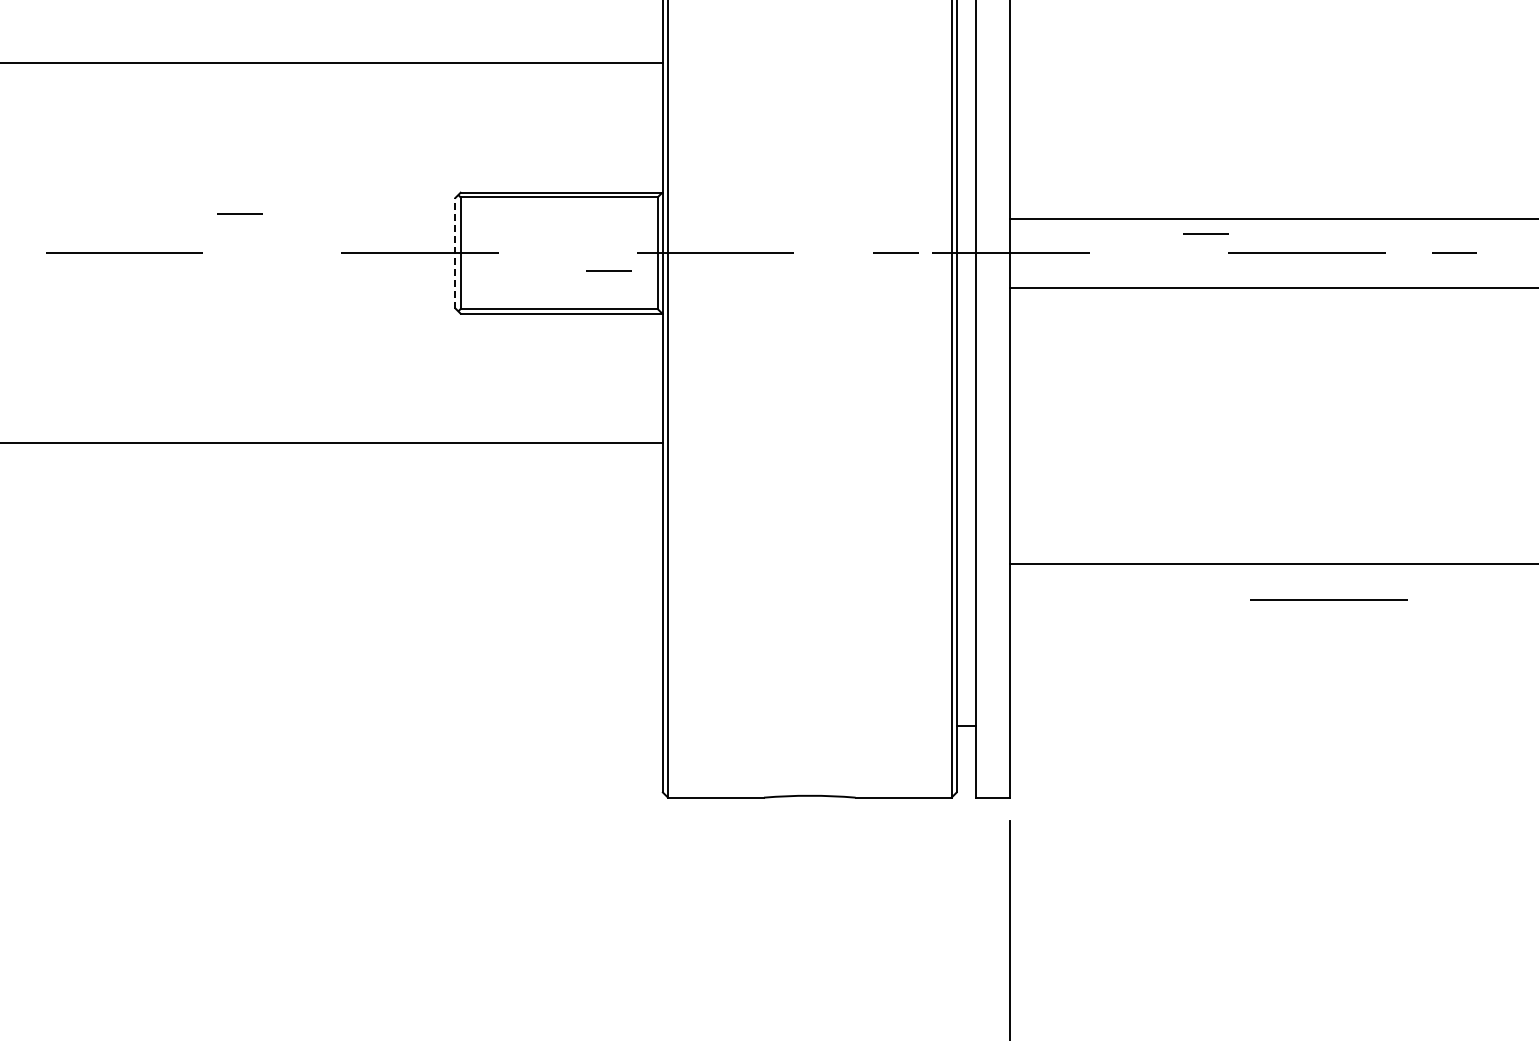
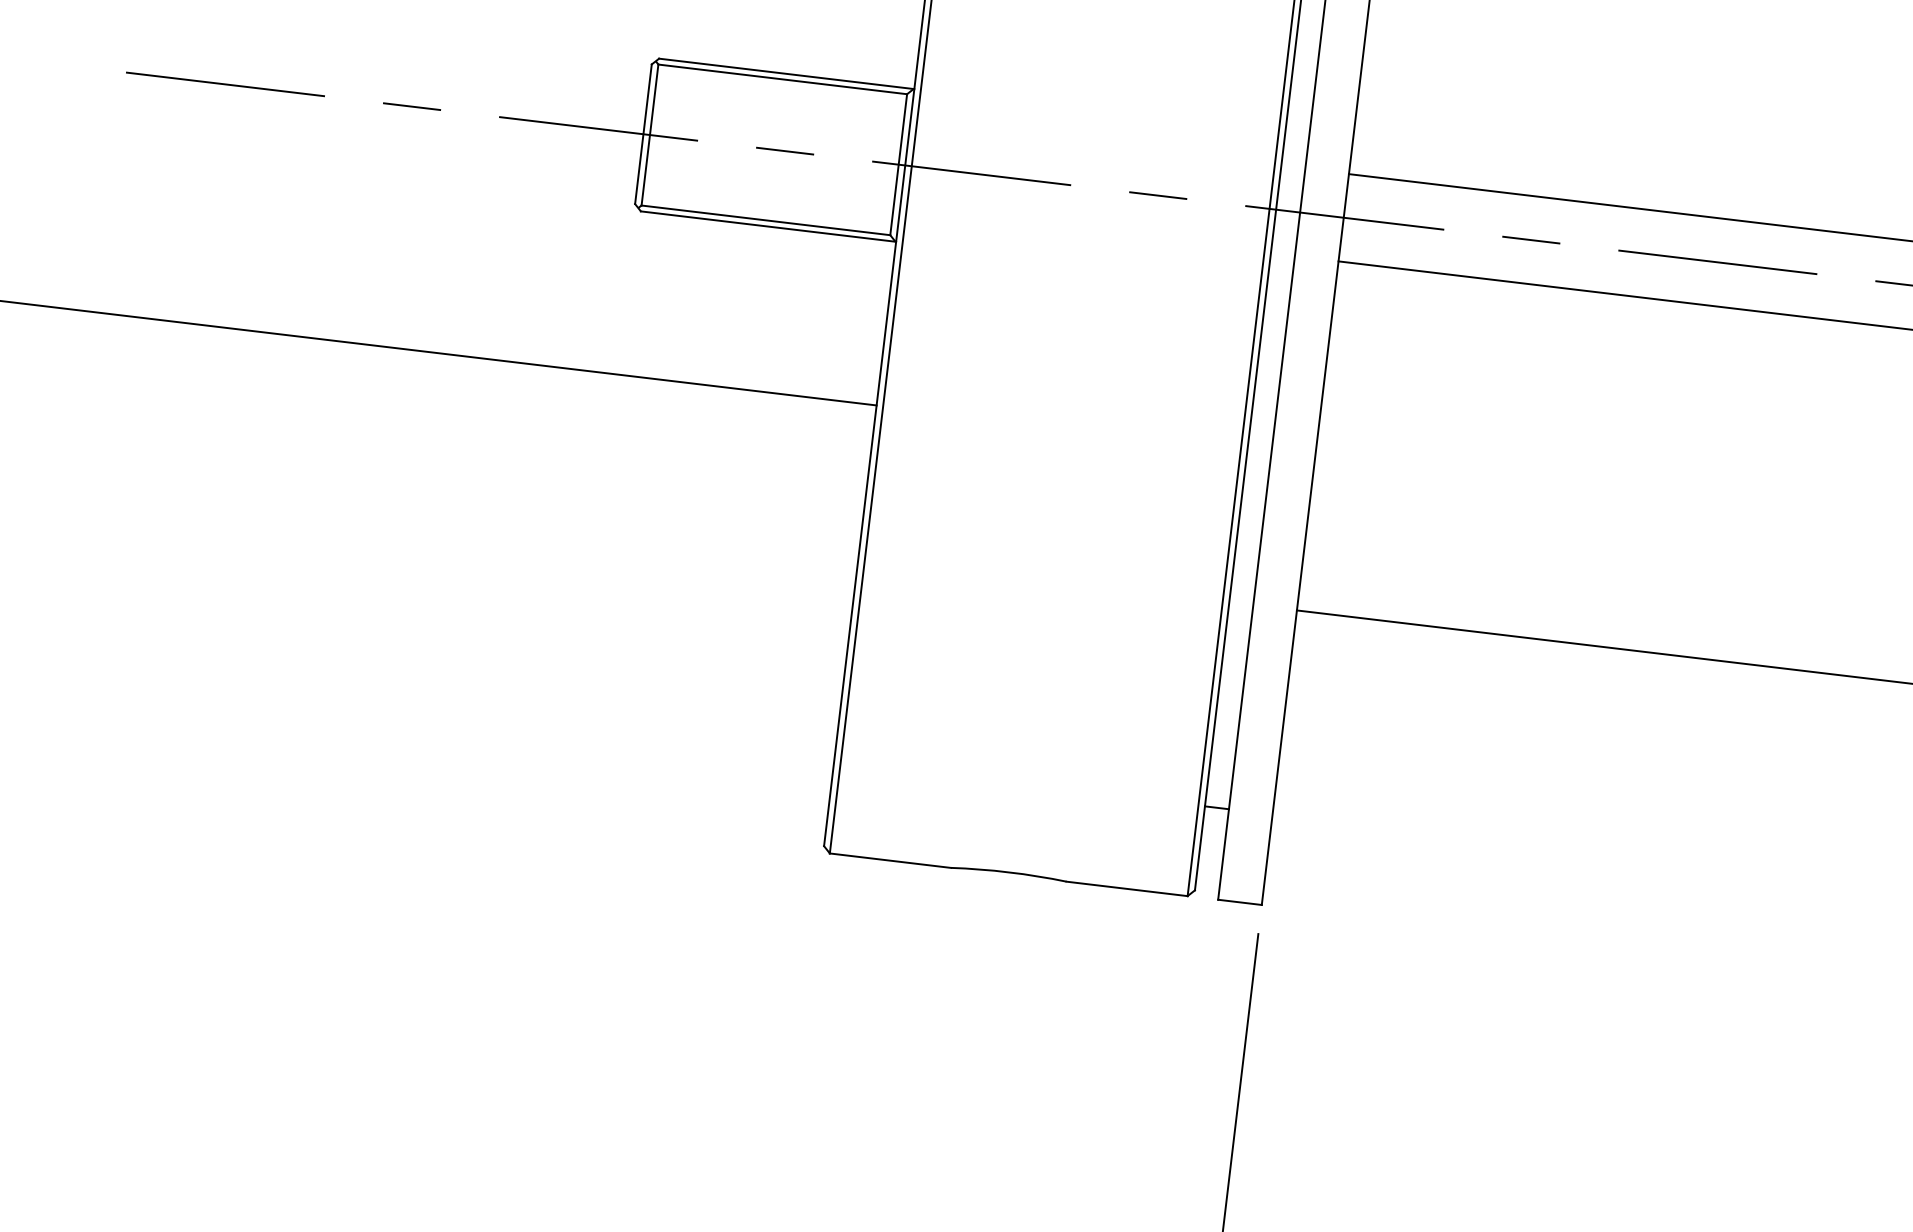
line: (239, 213) -> (411, 105), moved
line: (1205, 233) -> (1530, 239), moved
line: (455, 252) -> (643, 133), dashed -> solid
line: (895, 252) -> (1157, 194), moved
line: (608, 270) -> (784, 150), moved
line: (1328, 599) -> (1693, 702), removed

